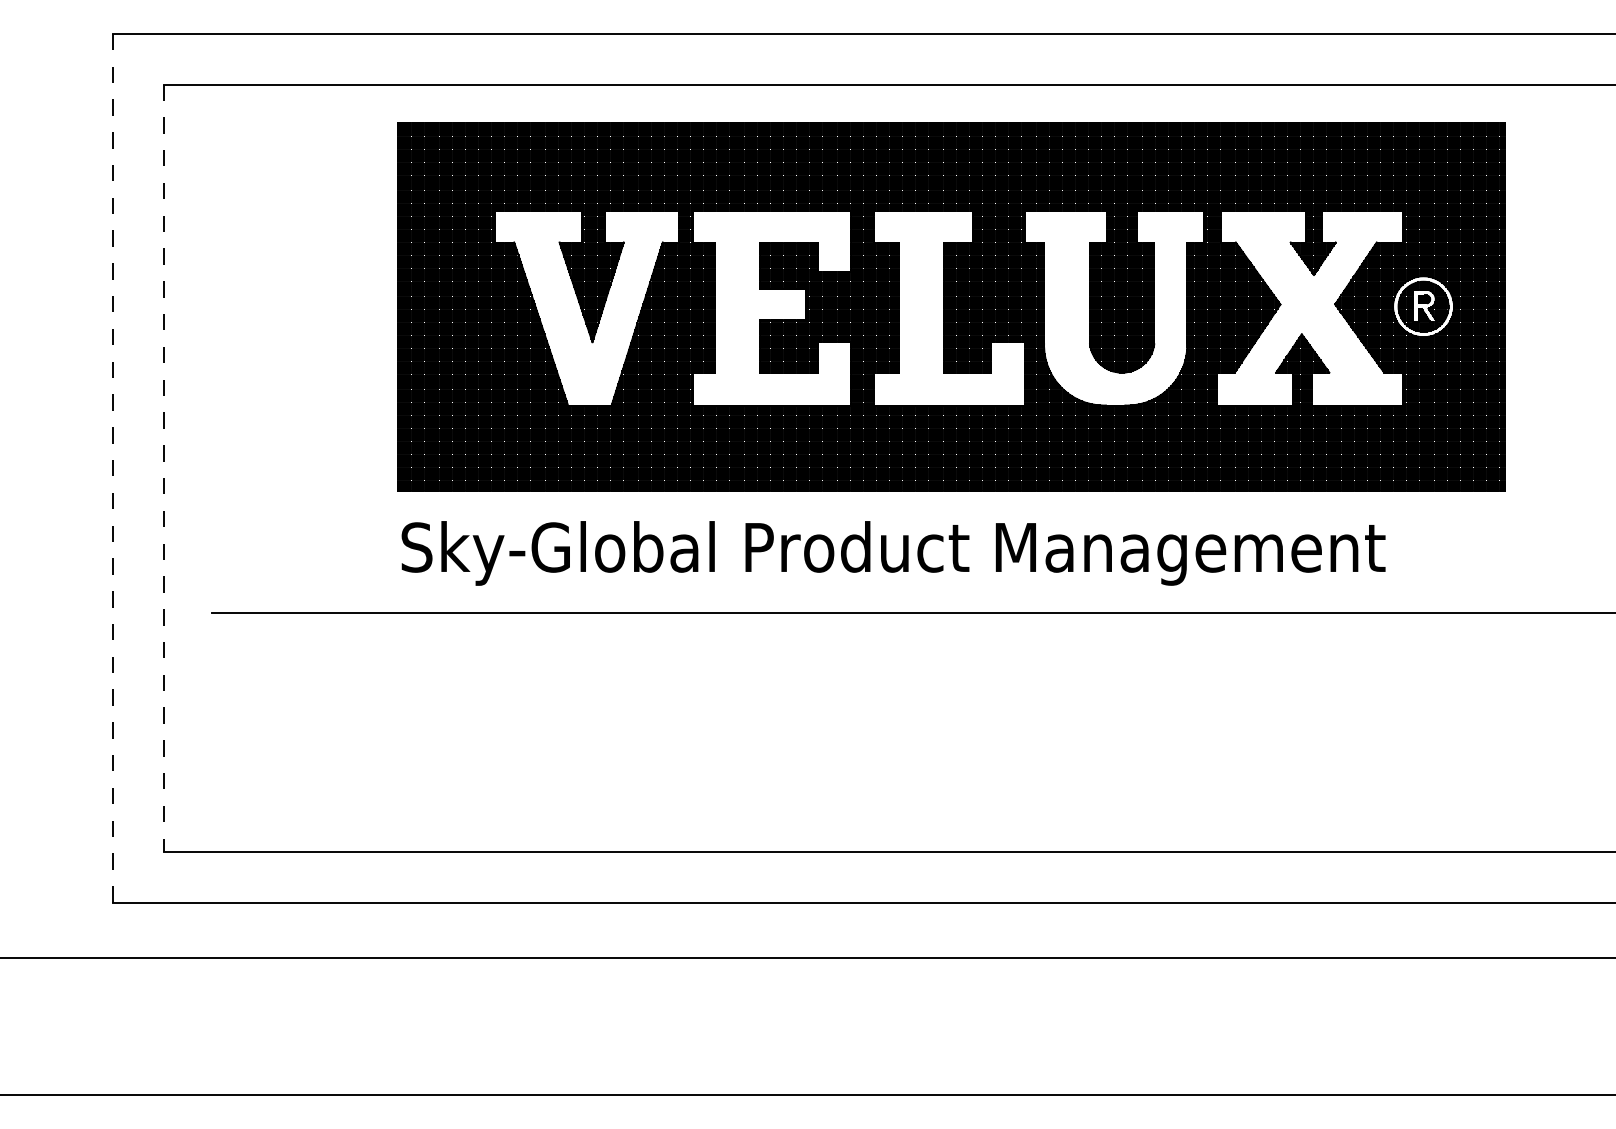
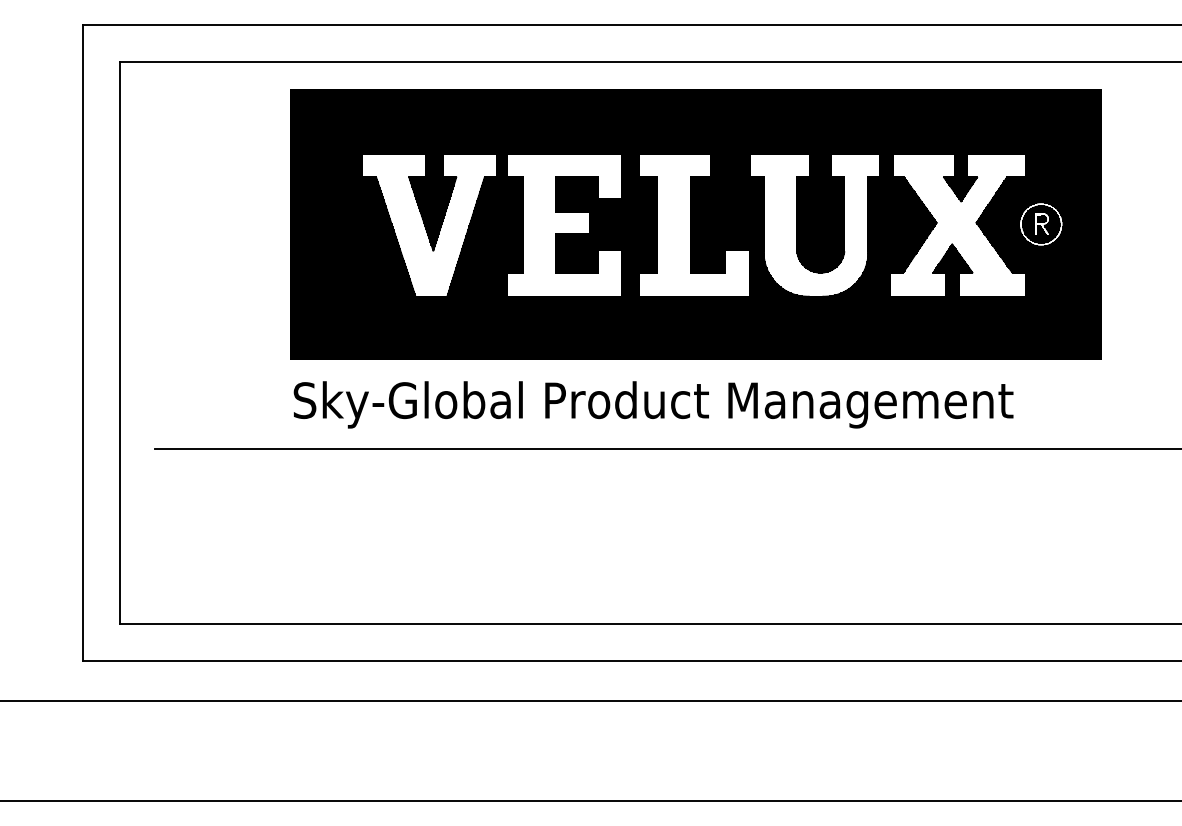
line: (113, 468) -> (82, 342), dashed -> solid
line: (164, 468) -> (120, 342), dashed -> solid

